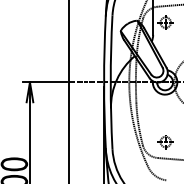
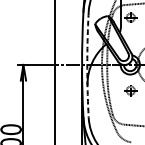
arc: (110, 82) -> (87, 64), solid -> dashed
part: (165, 142) -> (130, 91), moved

